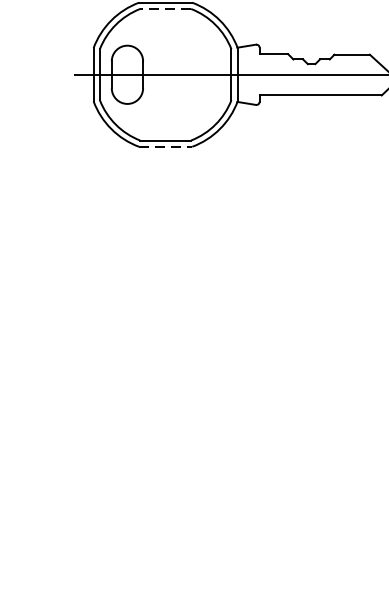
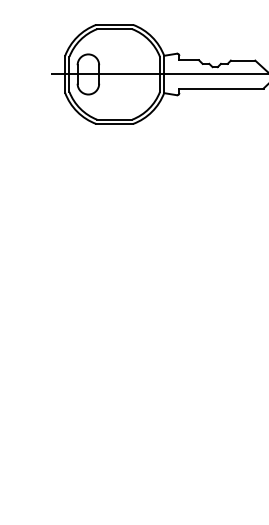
line: (165, 9) -> (114, 29), dashed -> solid
line: (166, 147) -> (115, 124), dashed -> solid

